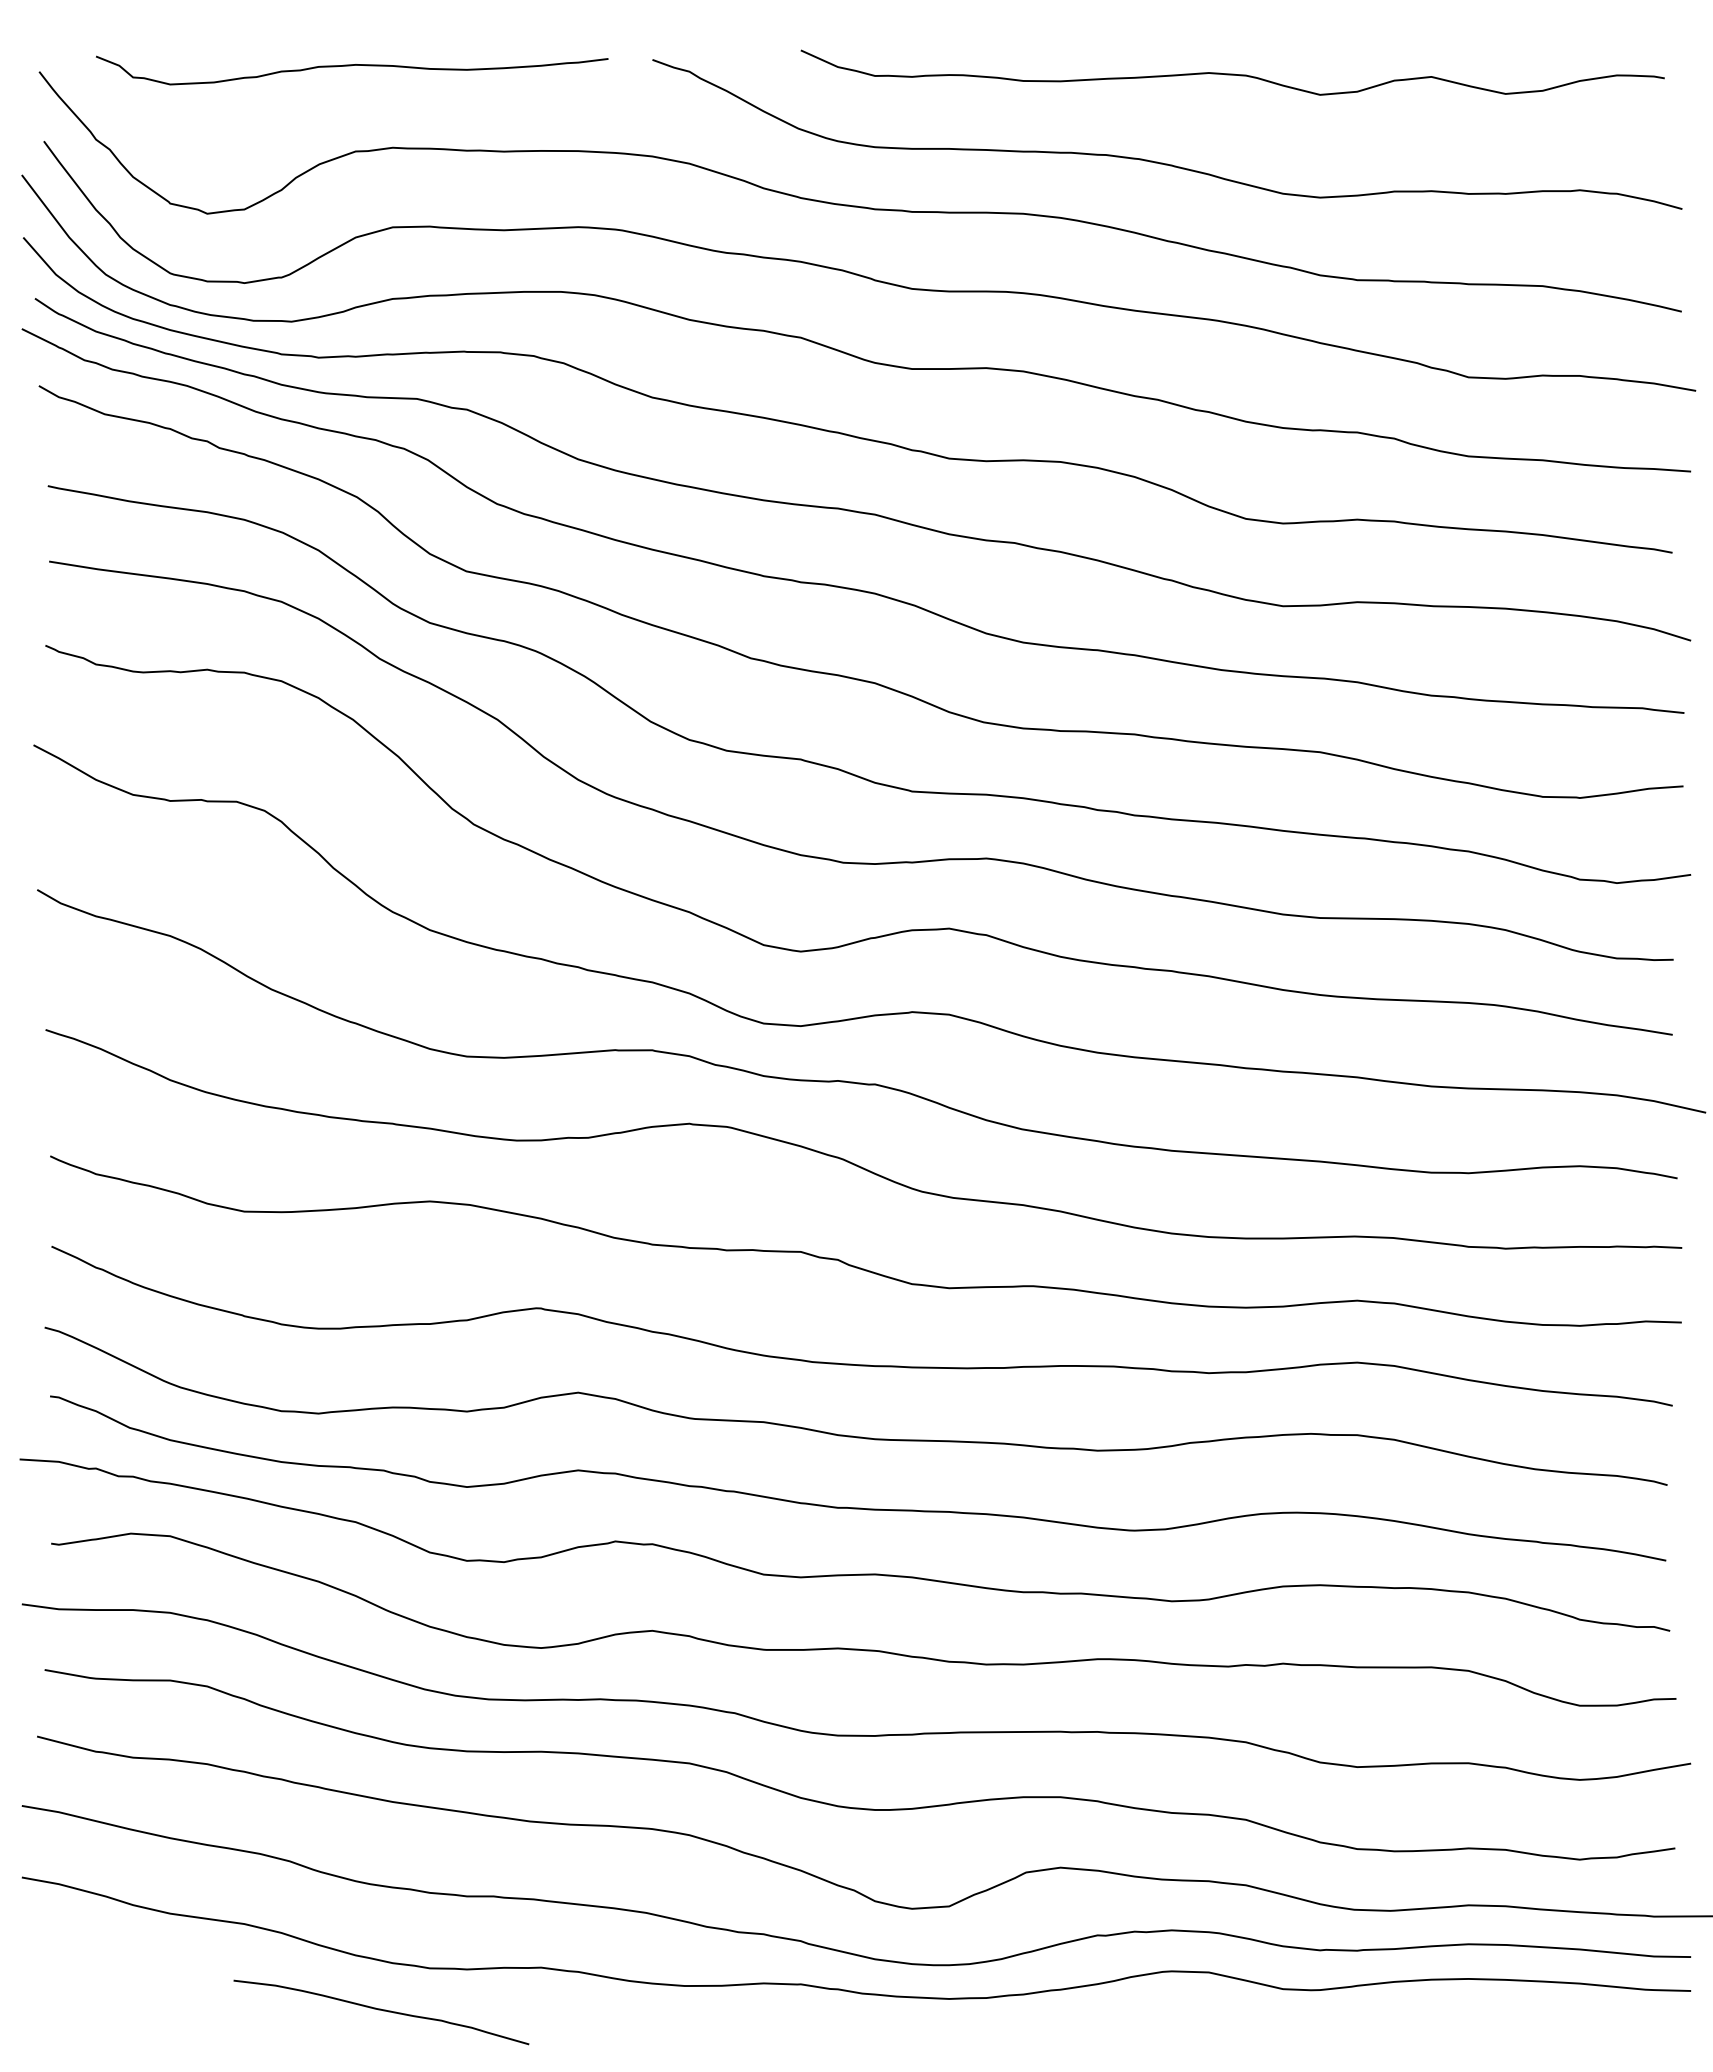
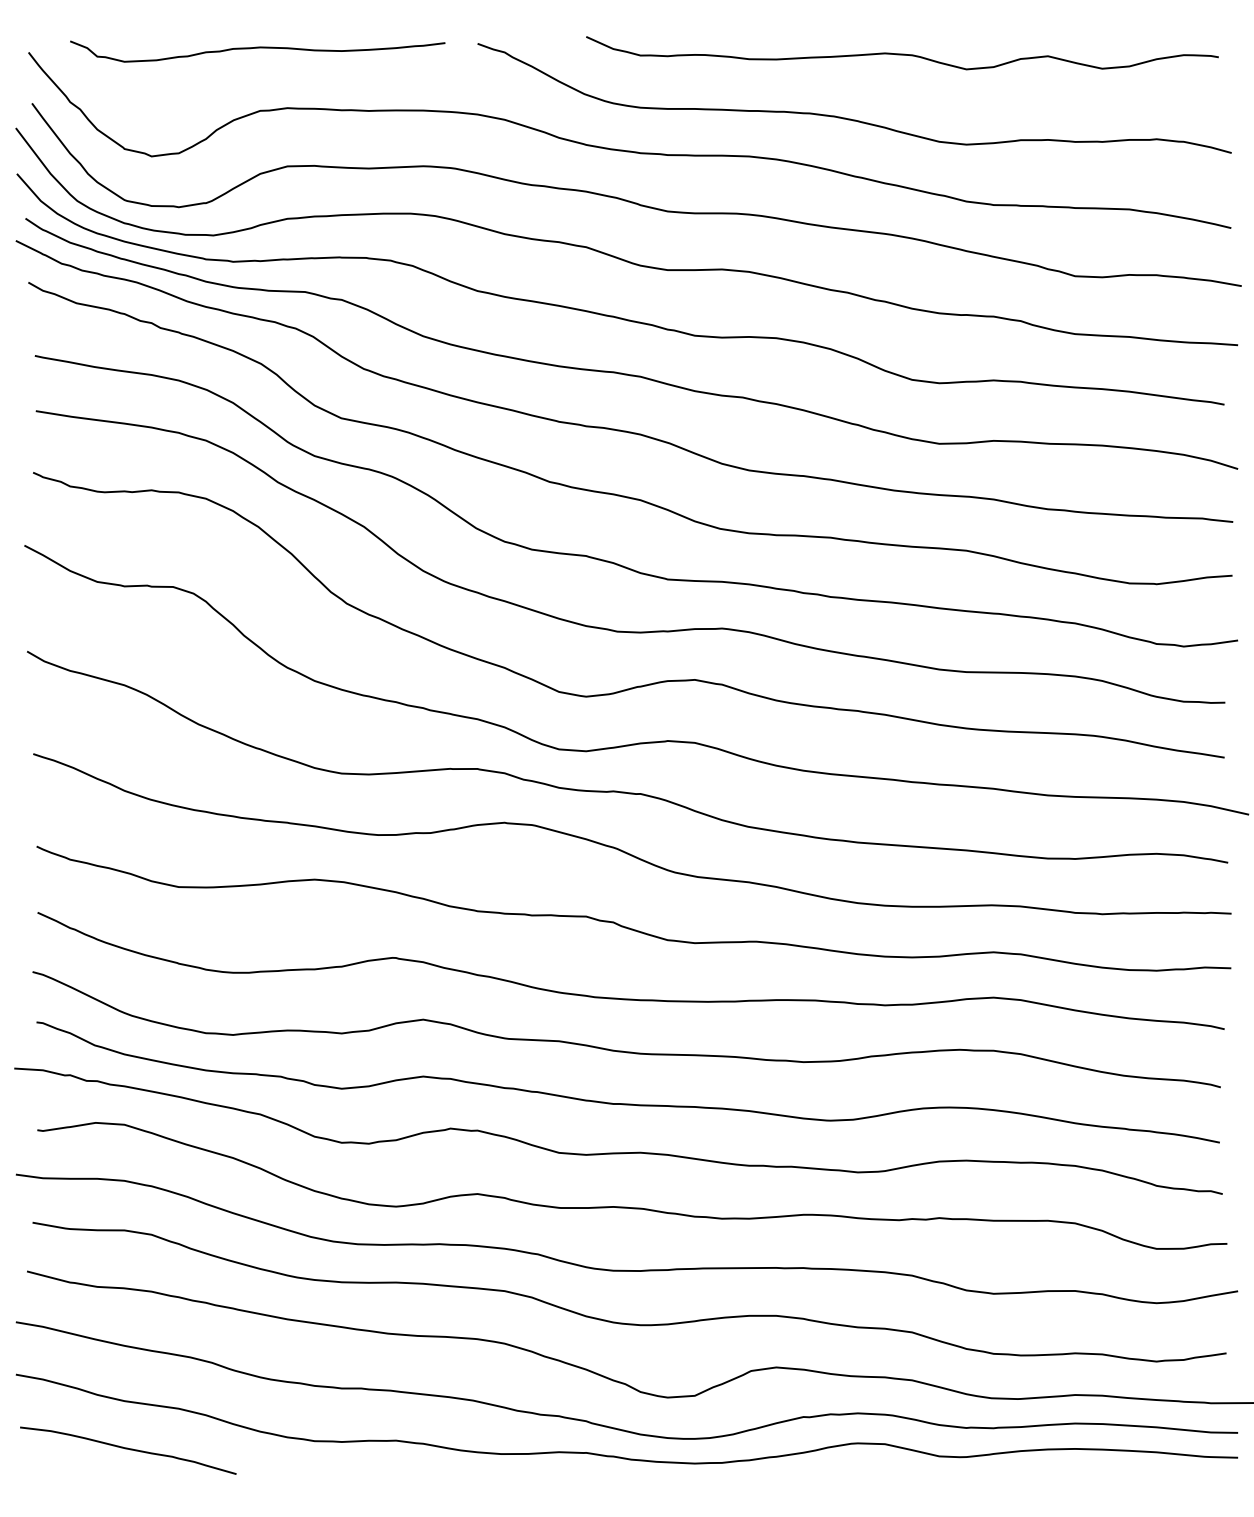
curve: (381, 2010) -> (128, 1449), moved

